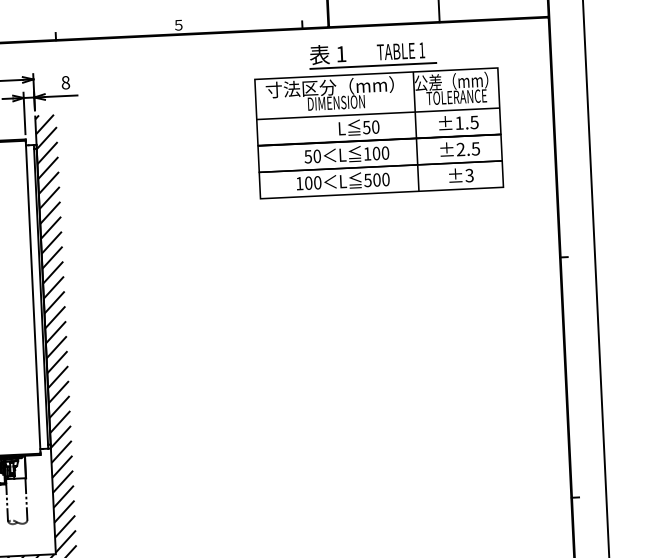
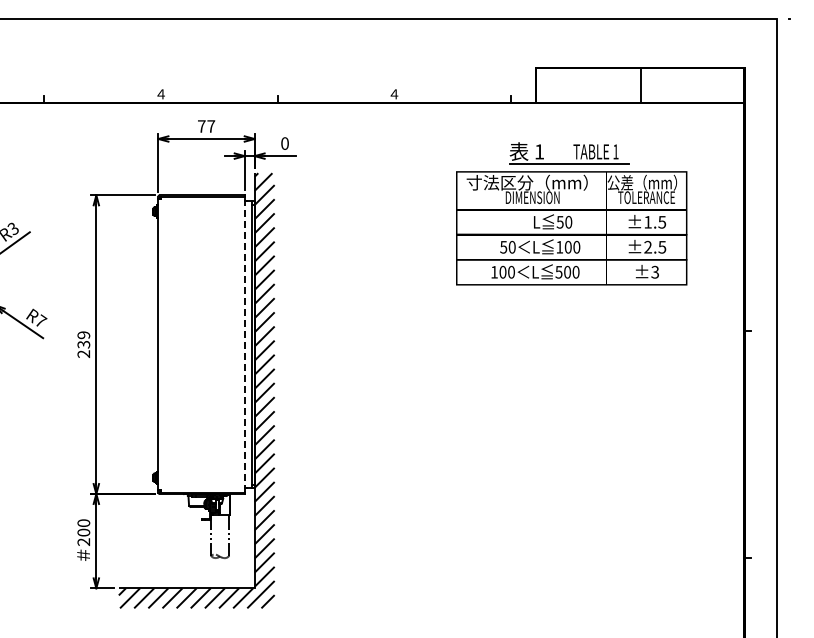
text: (179, 25) -> (394, 94), ５ -> ４
text: (65, 82) -> (284, 143), 8 -> 0
part: (378, 117) -> (571, 213), moved
line: (32, 297) -> (244, 344), solid -> dashed

